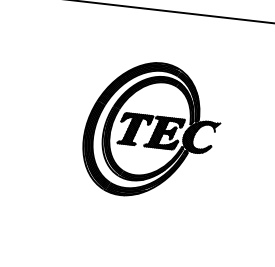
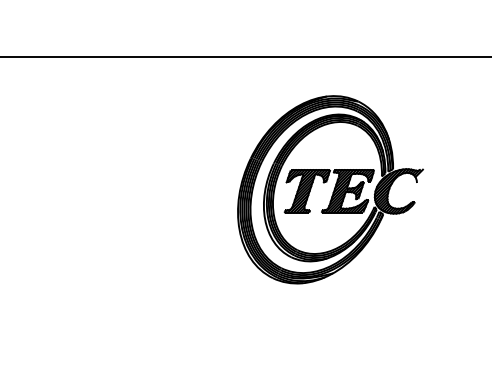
part: (152, 130) -> (330, 189), moved

